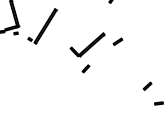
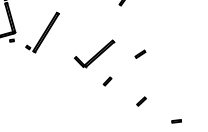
part: (118, 41) -> (140, 53), moved
part: (85, 68) -> (107, 81), moved
part: (147, 86) -> (141, 101), moved

